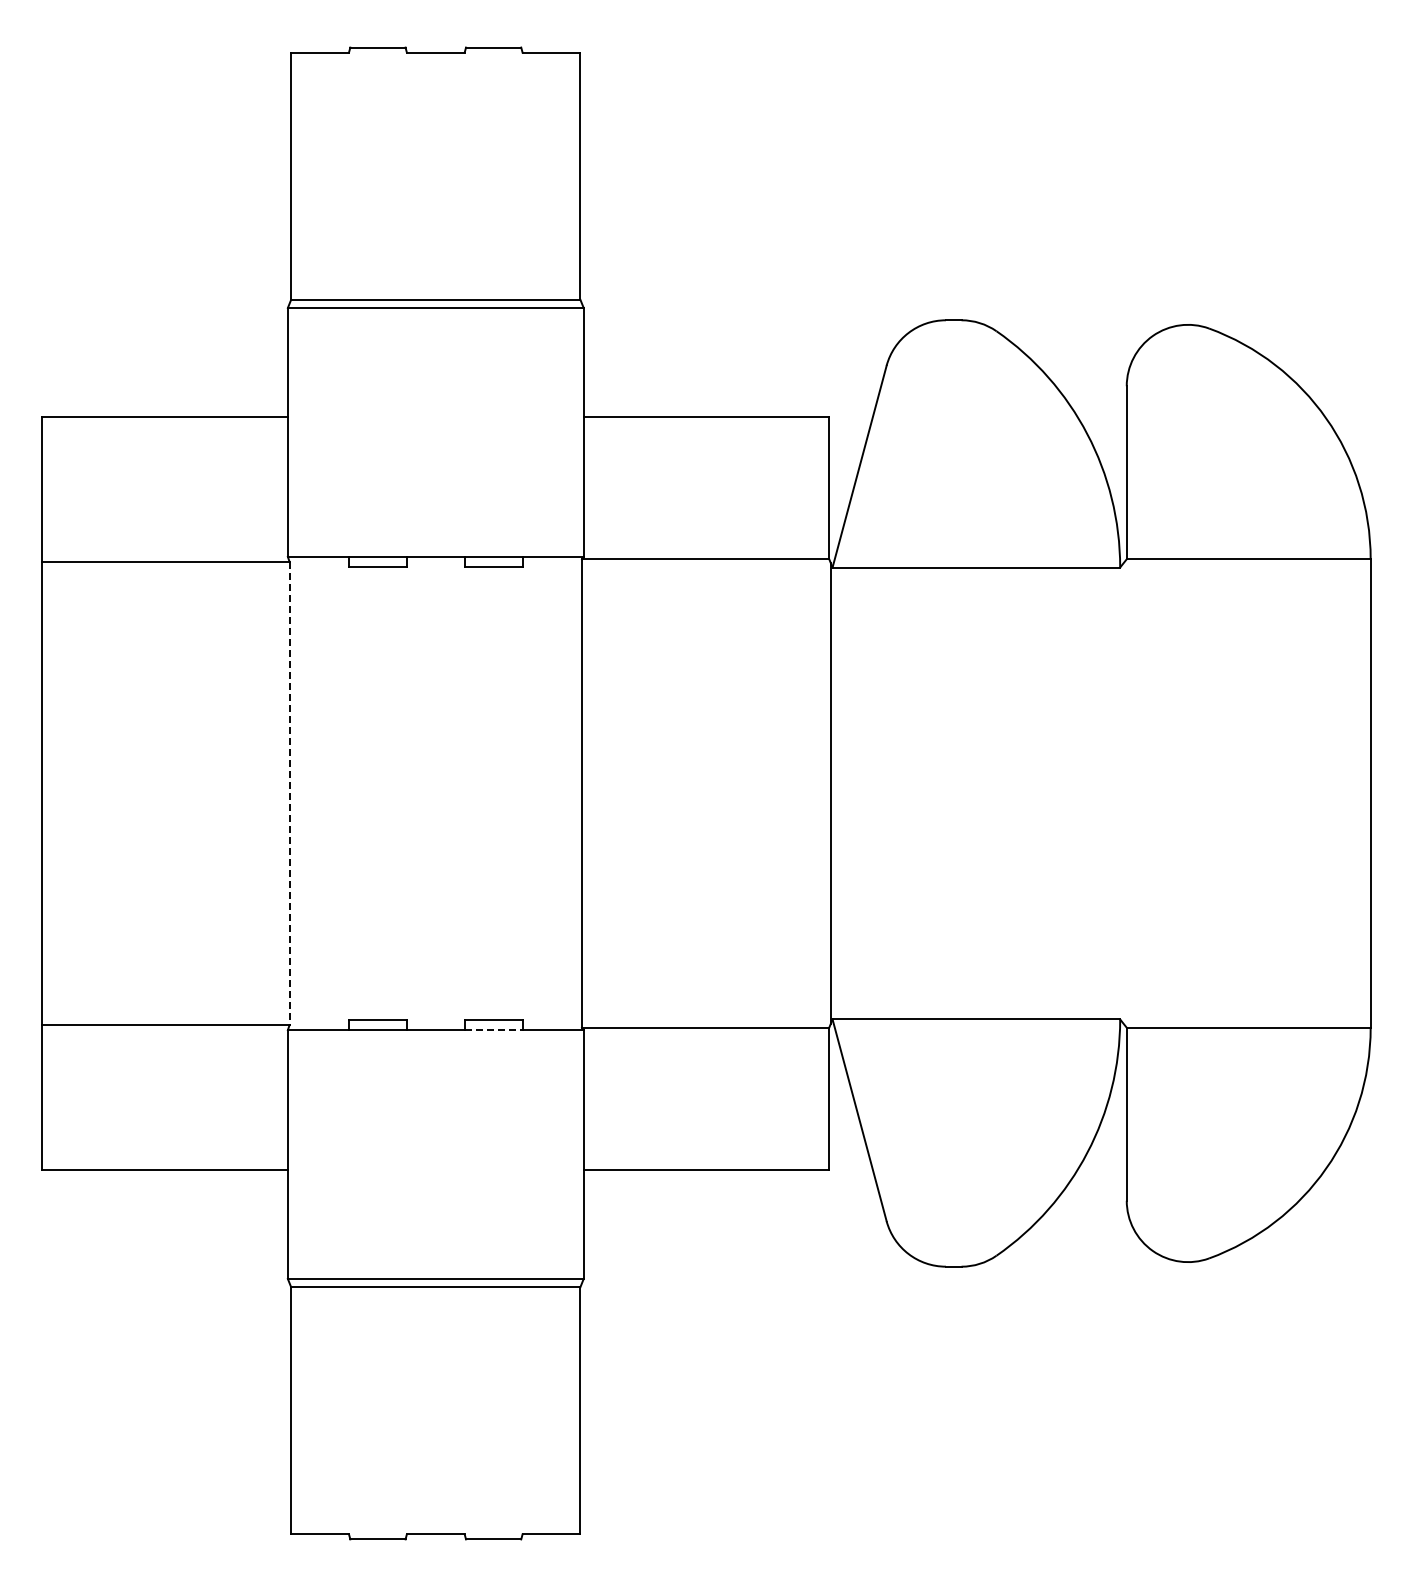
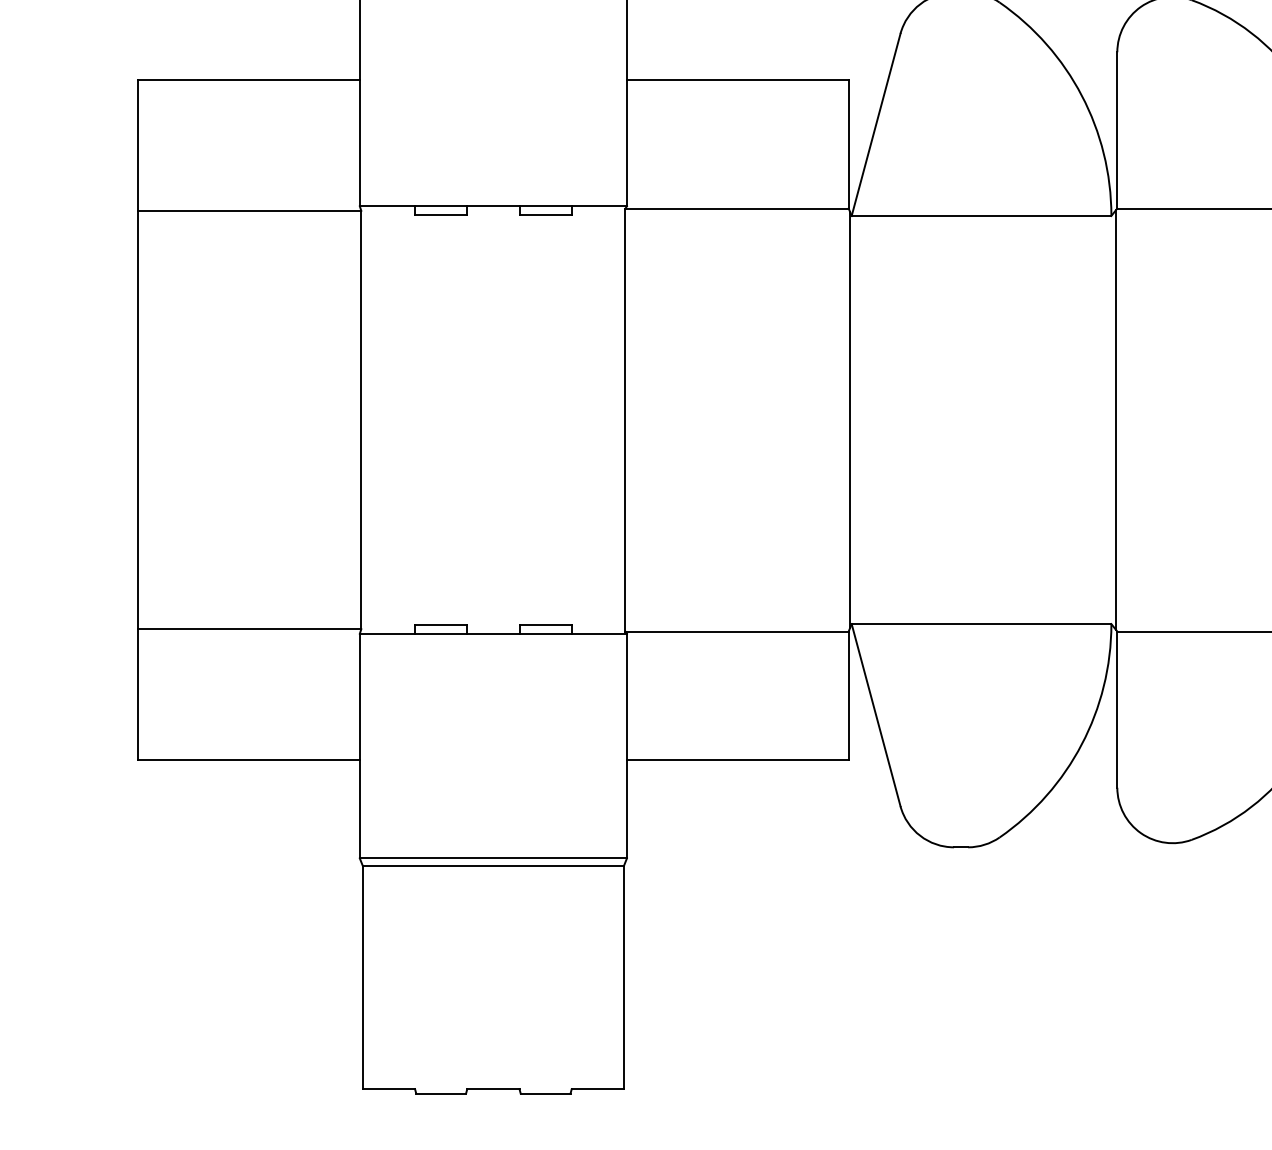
line: (289, 793) -> (361, 420), dashed -> solid
line: (1125, 793) -> (1116, 420), added
line: (493, 1030) -> (545, 634), dashed -> solid

